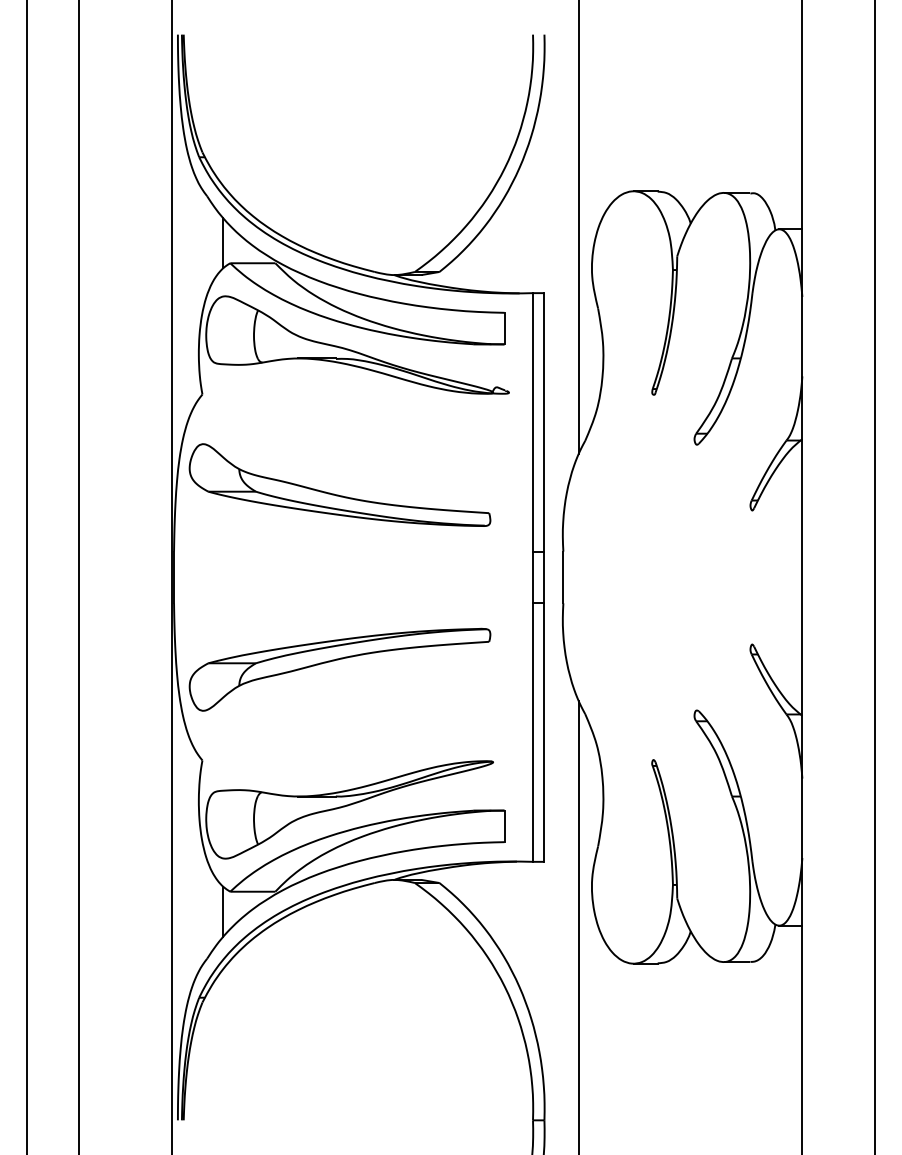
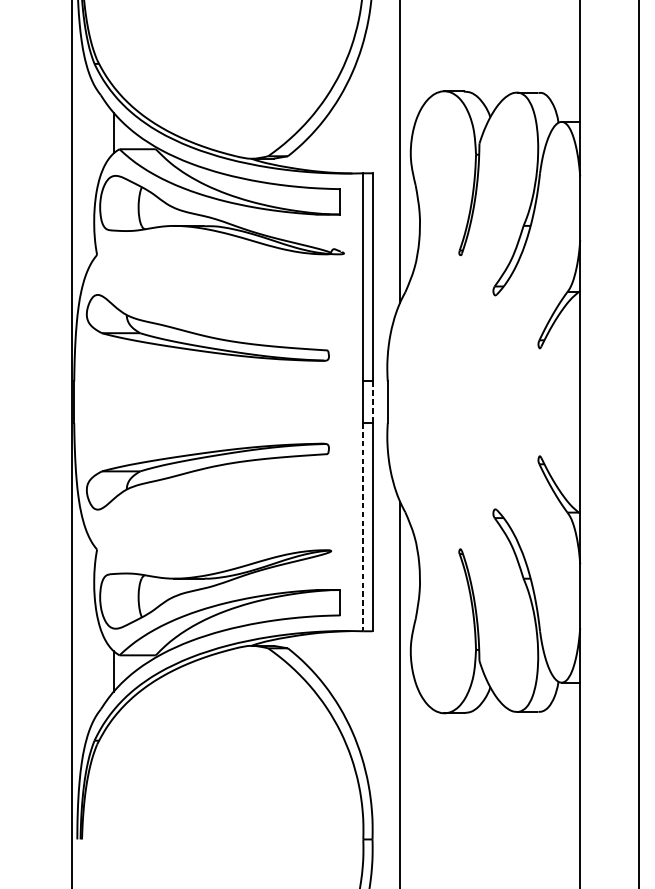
line: (544, 577) -> (372, 402), solid -> dashed
line: (533, 733) -> (363, 527), solid -> dashed

